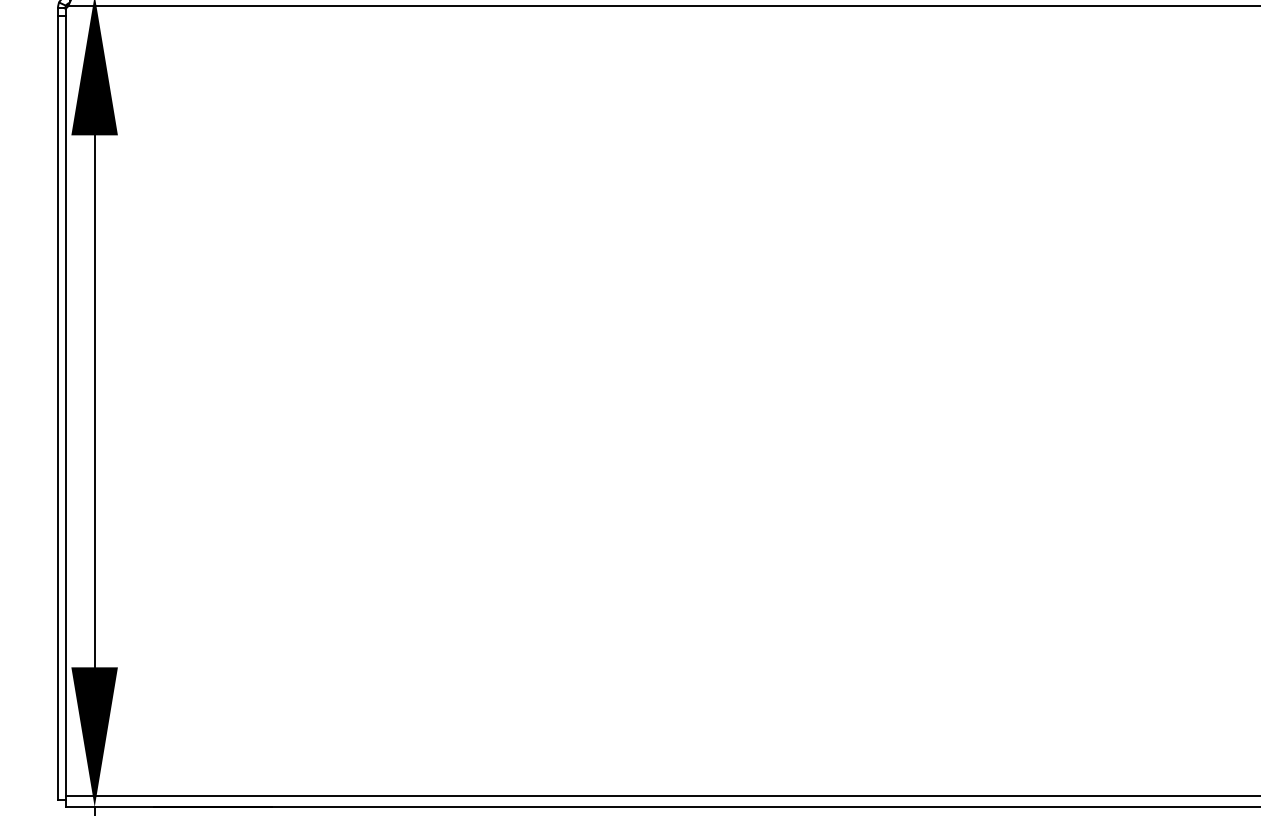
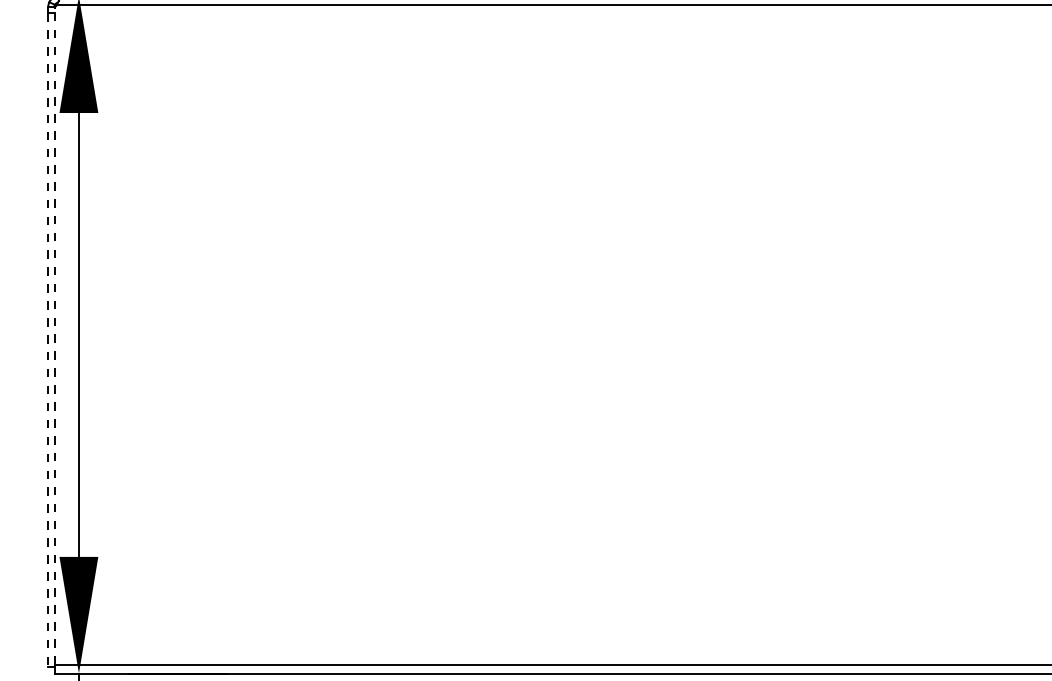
line: (65, 403) -> (54, 336), solid -> dashed
line: (58, 408) -> (48, 340), solid -> dashed

